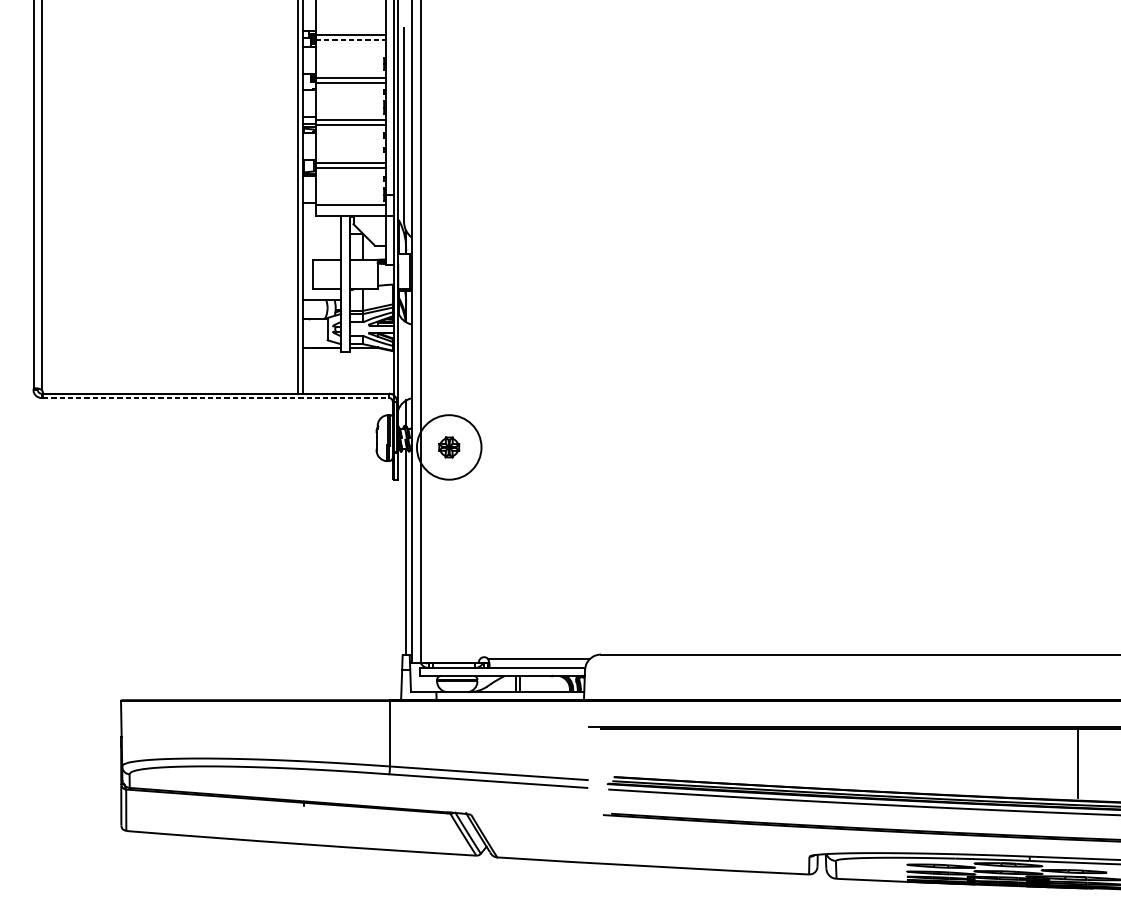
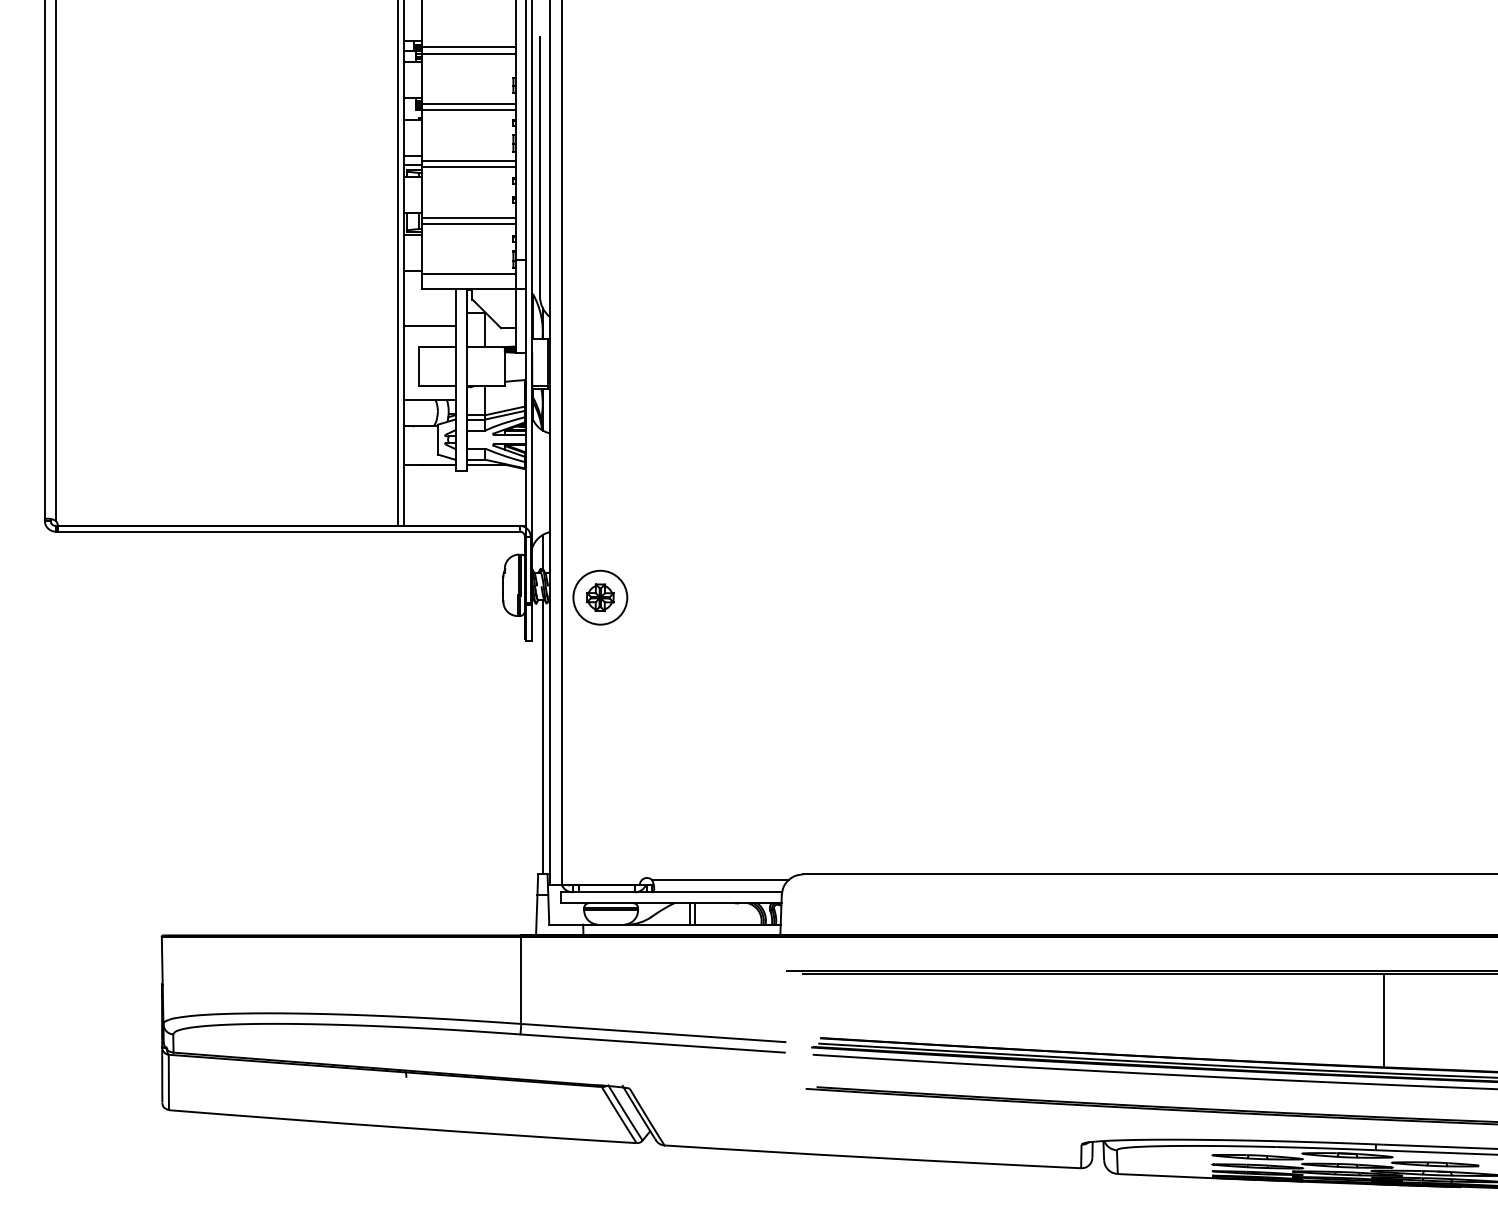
line: (350, 40) -> (468, 53), dashed -> solid
line: (321, 244) -> (429, 326), added
line: (216, 397) -> (289, 531), dashed -> solid
circle: (449, 447) -> (600, 597), size x0.62
line: (1078, 763) -> (1383, 1020), moved

